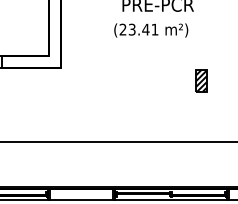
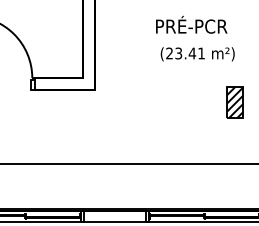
text: (150, 30) -> (197, 54), moved
part: (200, 80) -> (234, 102), size x1.43

